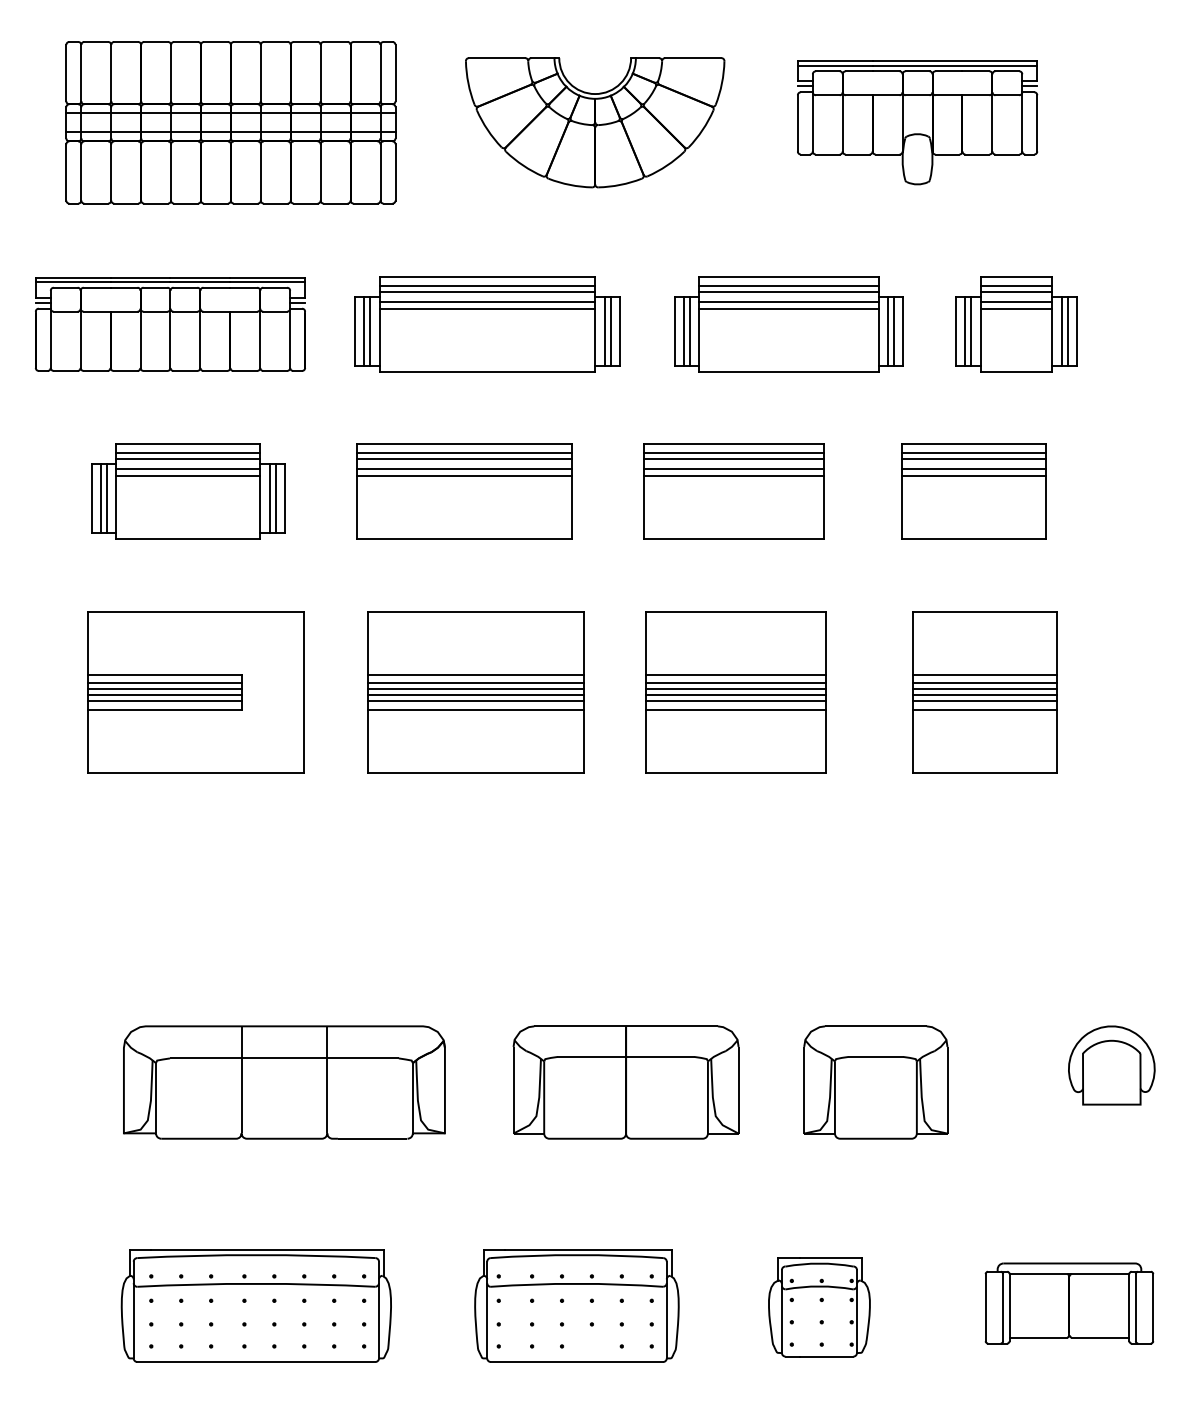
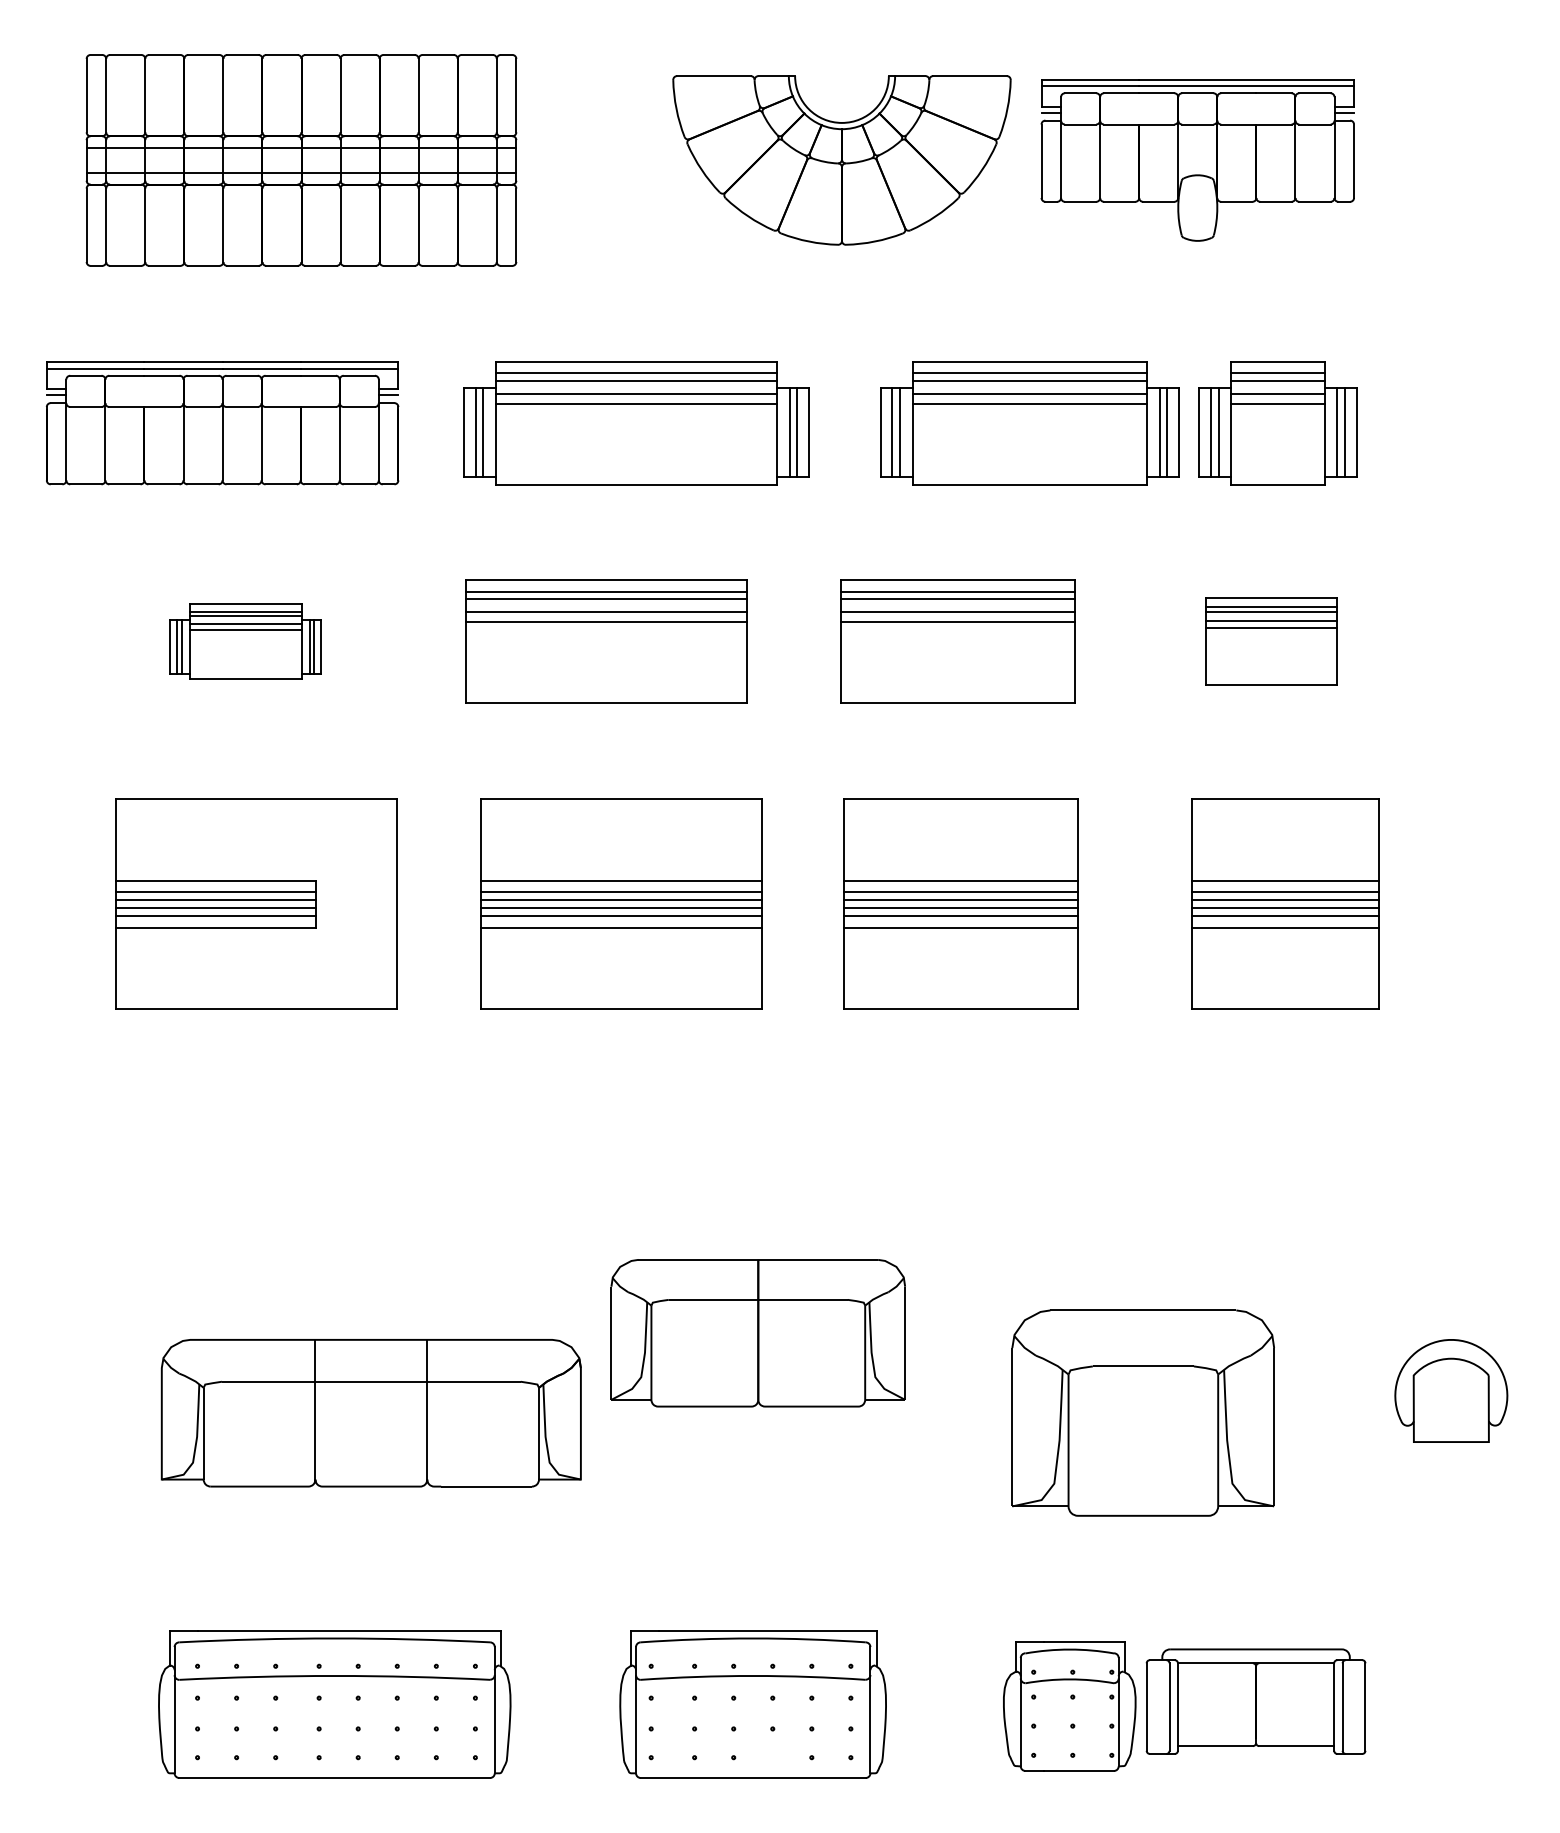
part: (594, 122) -> (841, 160), moved
part: (1016, 324) -> (1277, 423), moved
part: (188, 491) -> (245, 641), size x0.6
part: (974, 491) -> (1271, 641), size x0.7
part: (625, 1082) -> (757, 1333), moved
part: (875, 1082) -> (1143, 1413), size x1.4
part: (1069, 1303) -> (1255, 1701), moved

